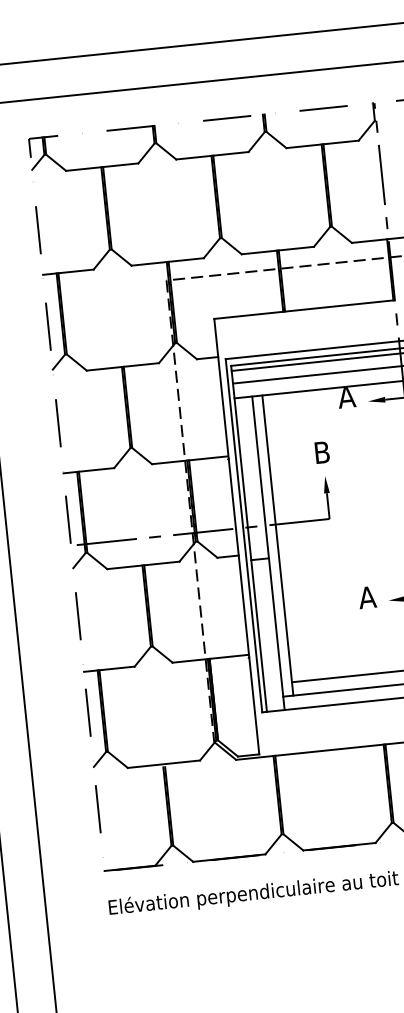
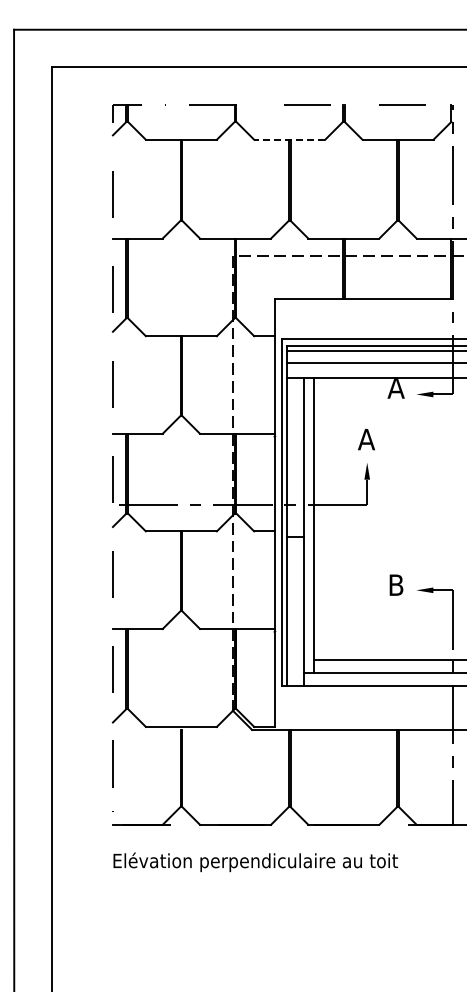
line: (212, 155) -> (289, 139), solid -> dashed
text: (321, 452) -> (366, 439), B -> A
text: (366, 596) -> (395, 584), A -> B

